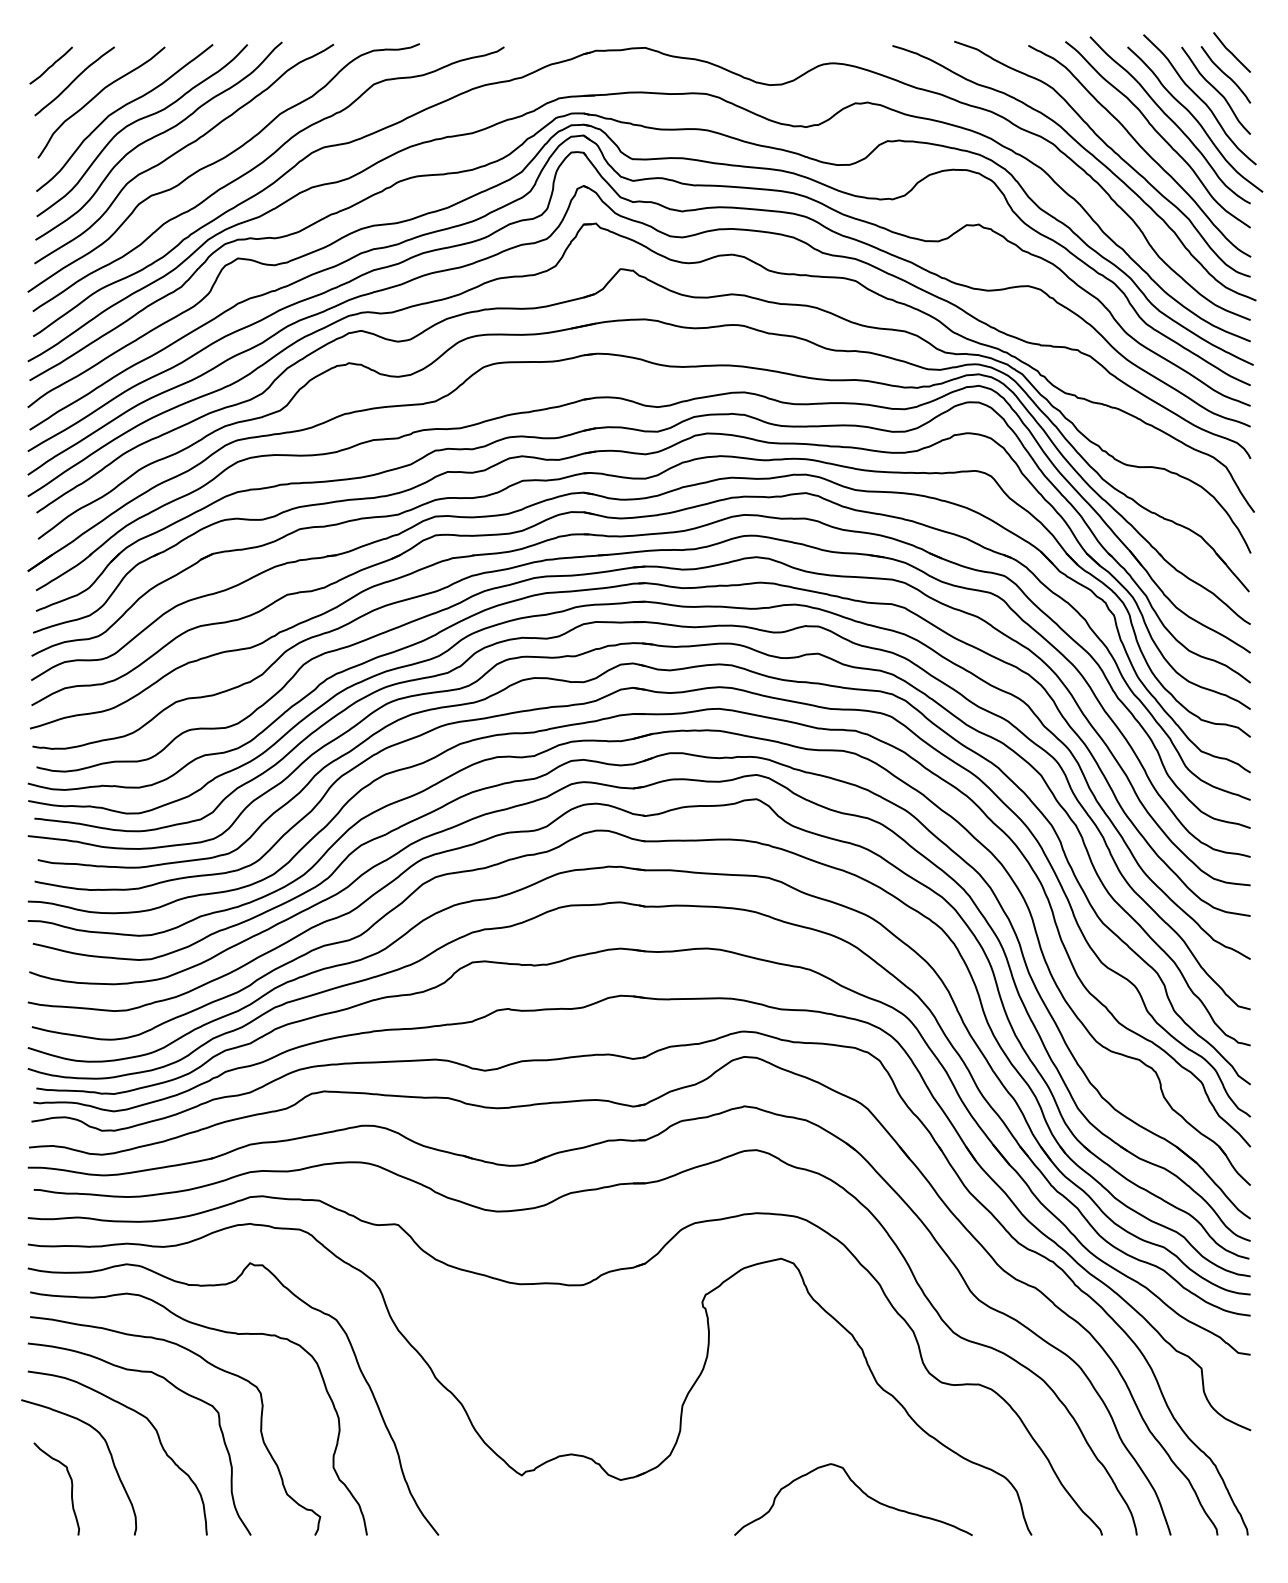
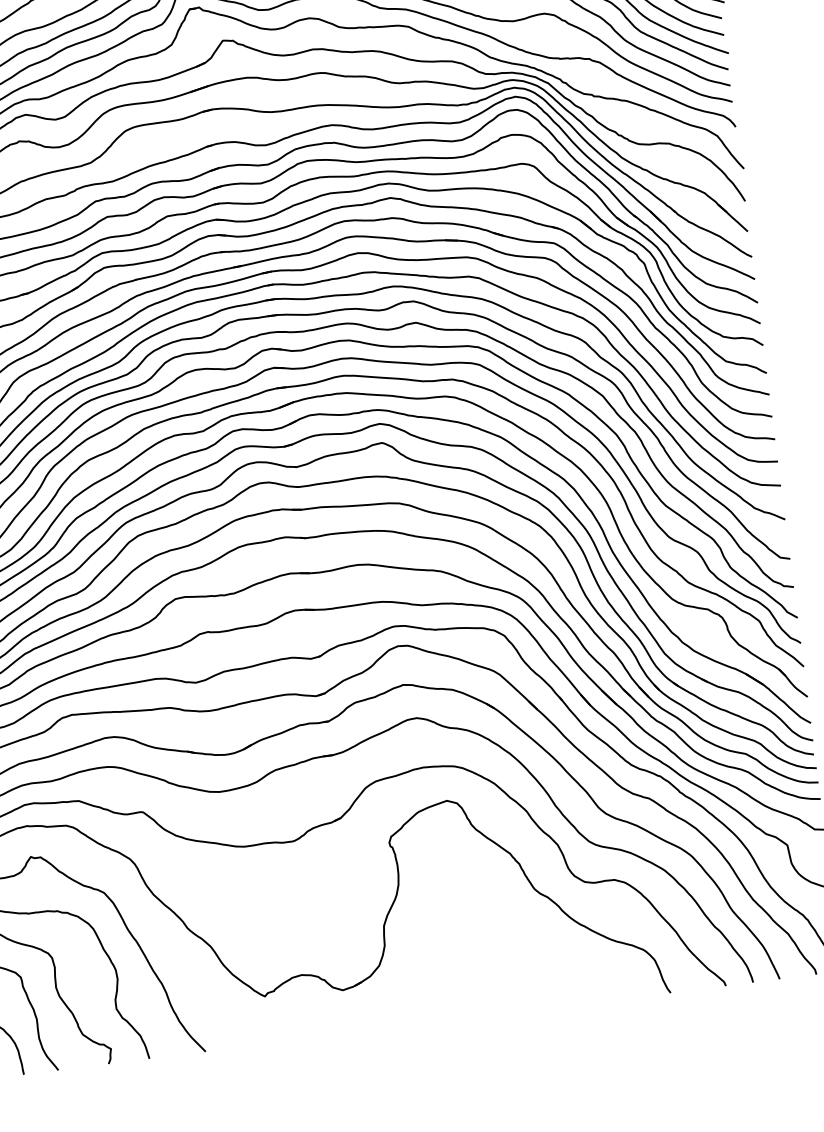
curve: (861, 1491) -> (532, 975), removed

